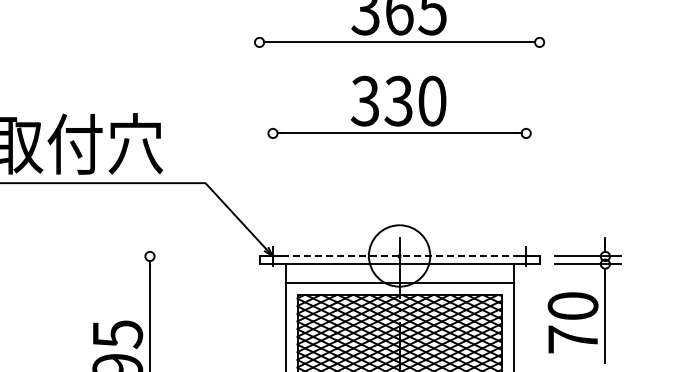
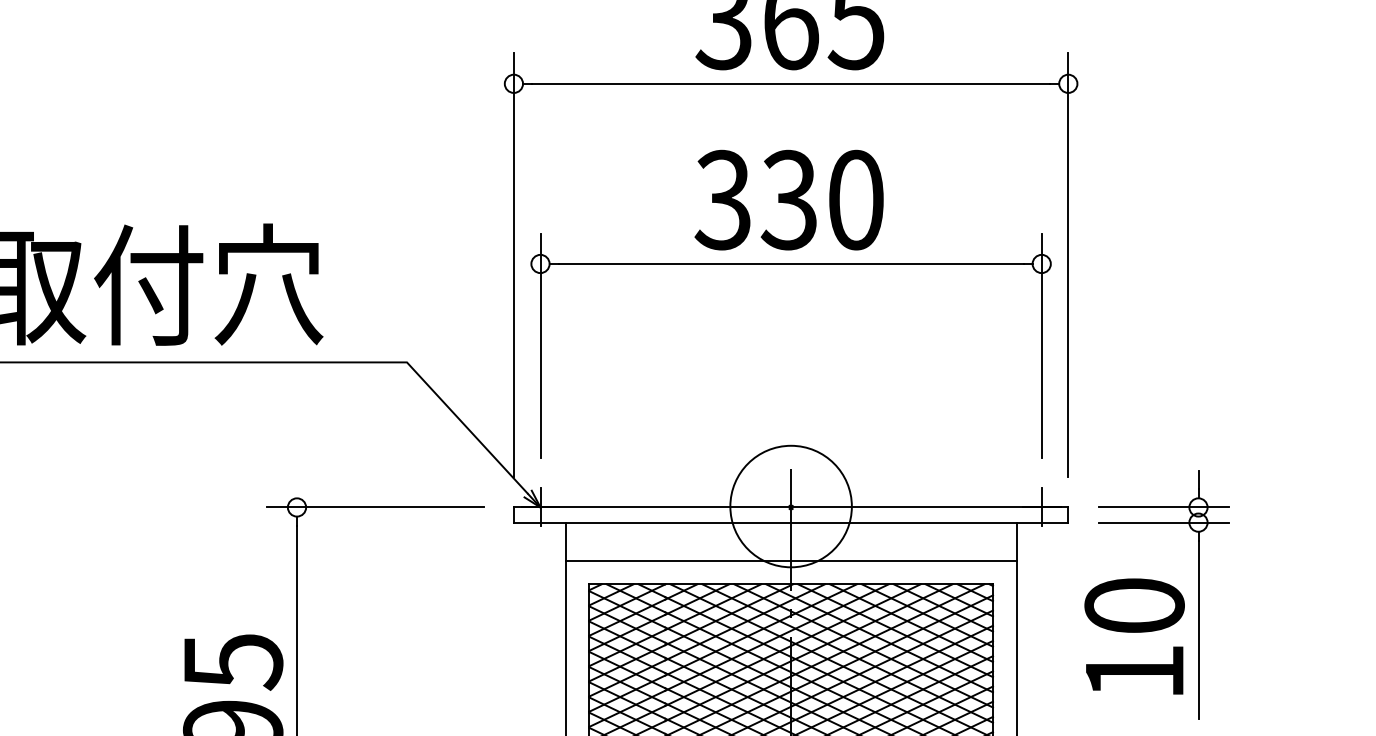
line: (259, 134) -> (513, 266), added
line: (539, 134) -> (1068, 266), added
line: (272, 174) -> (539, 345), added
line: (526, 174) -> (1042, 345), added
line: (189, 256) -> (375, 507), added
line: (400, 256) -> (792, 507), dashed -> solid
text: (572, 339) -> (1133, 671), 70 -> 10

